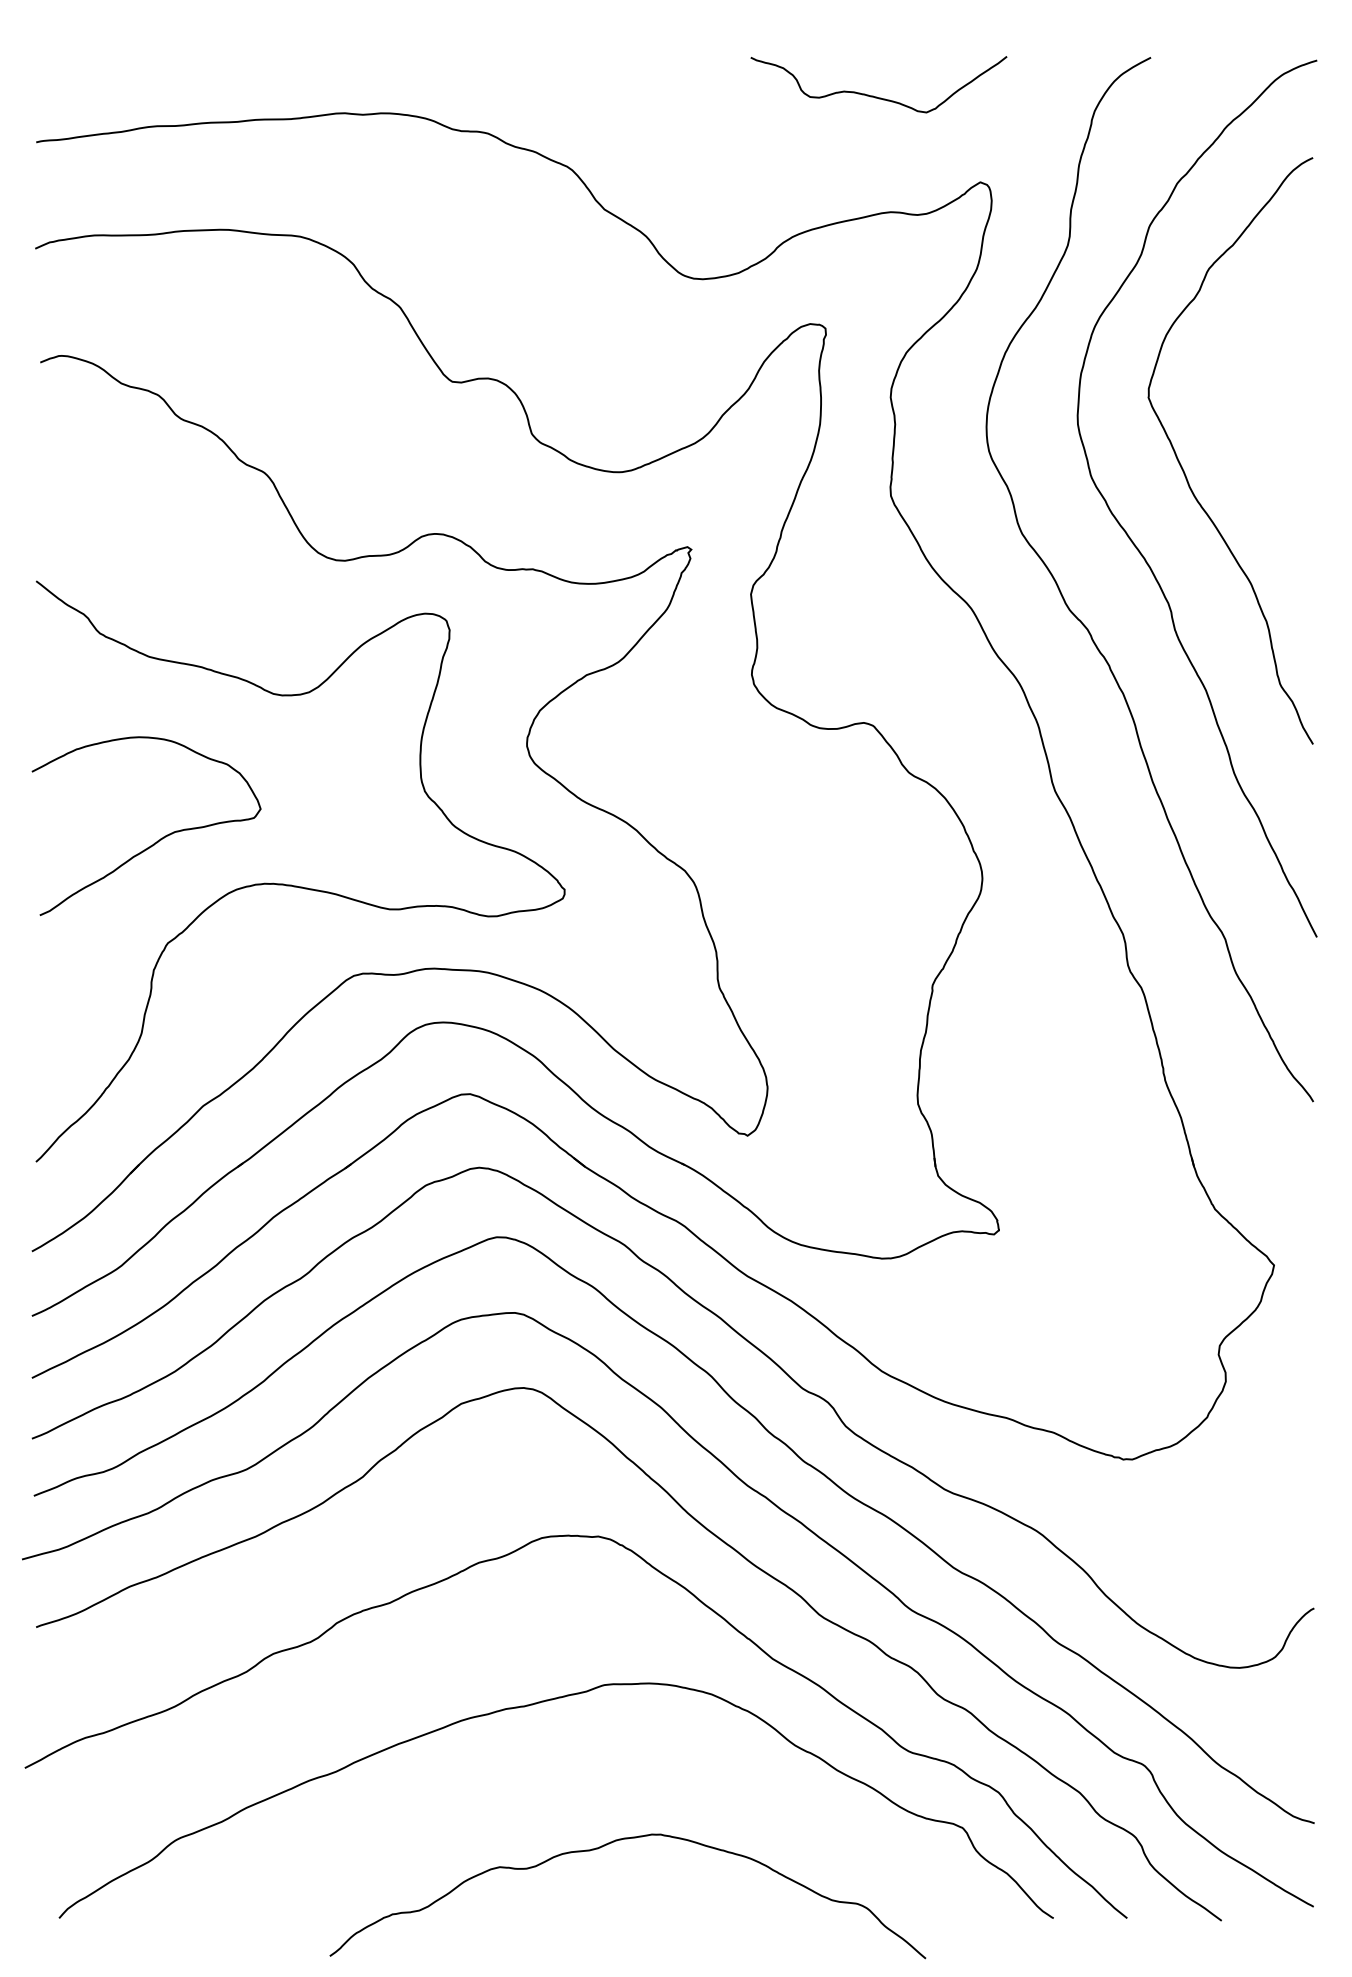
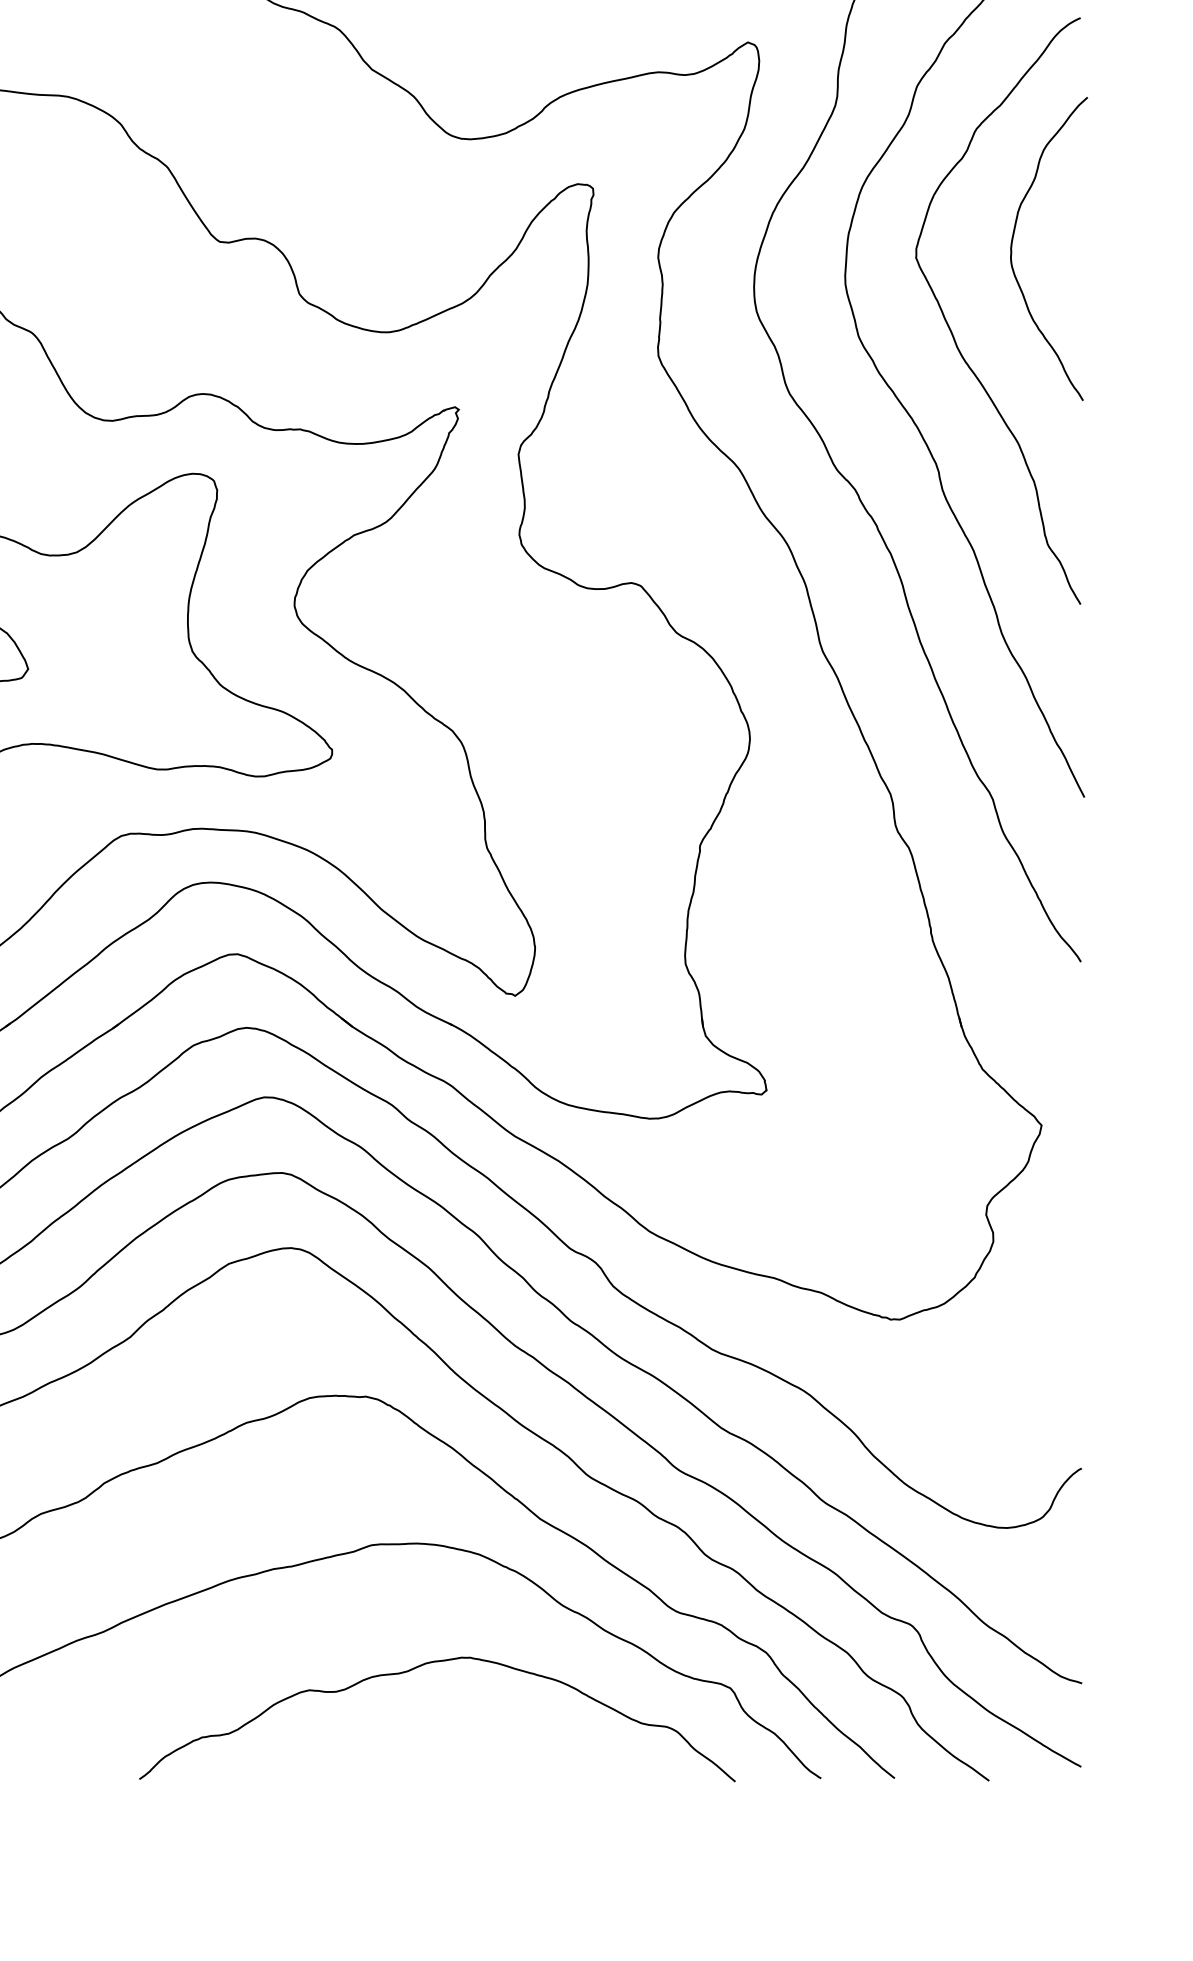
curve: (1245, 382) -> (1013, 242), added
curve: (602, 1847) -> (412, 1670), moved

